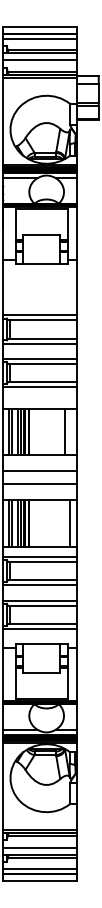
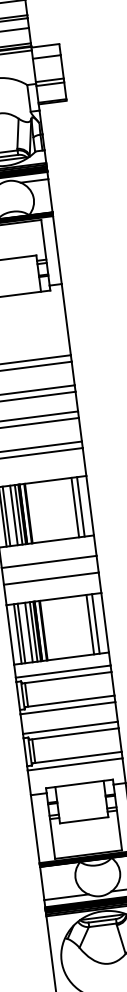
line: (69, 432) -> (80, 507), added
line: (65, 523) -> (90, 624), added

